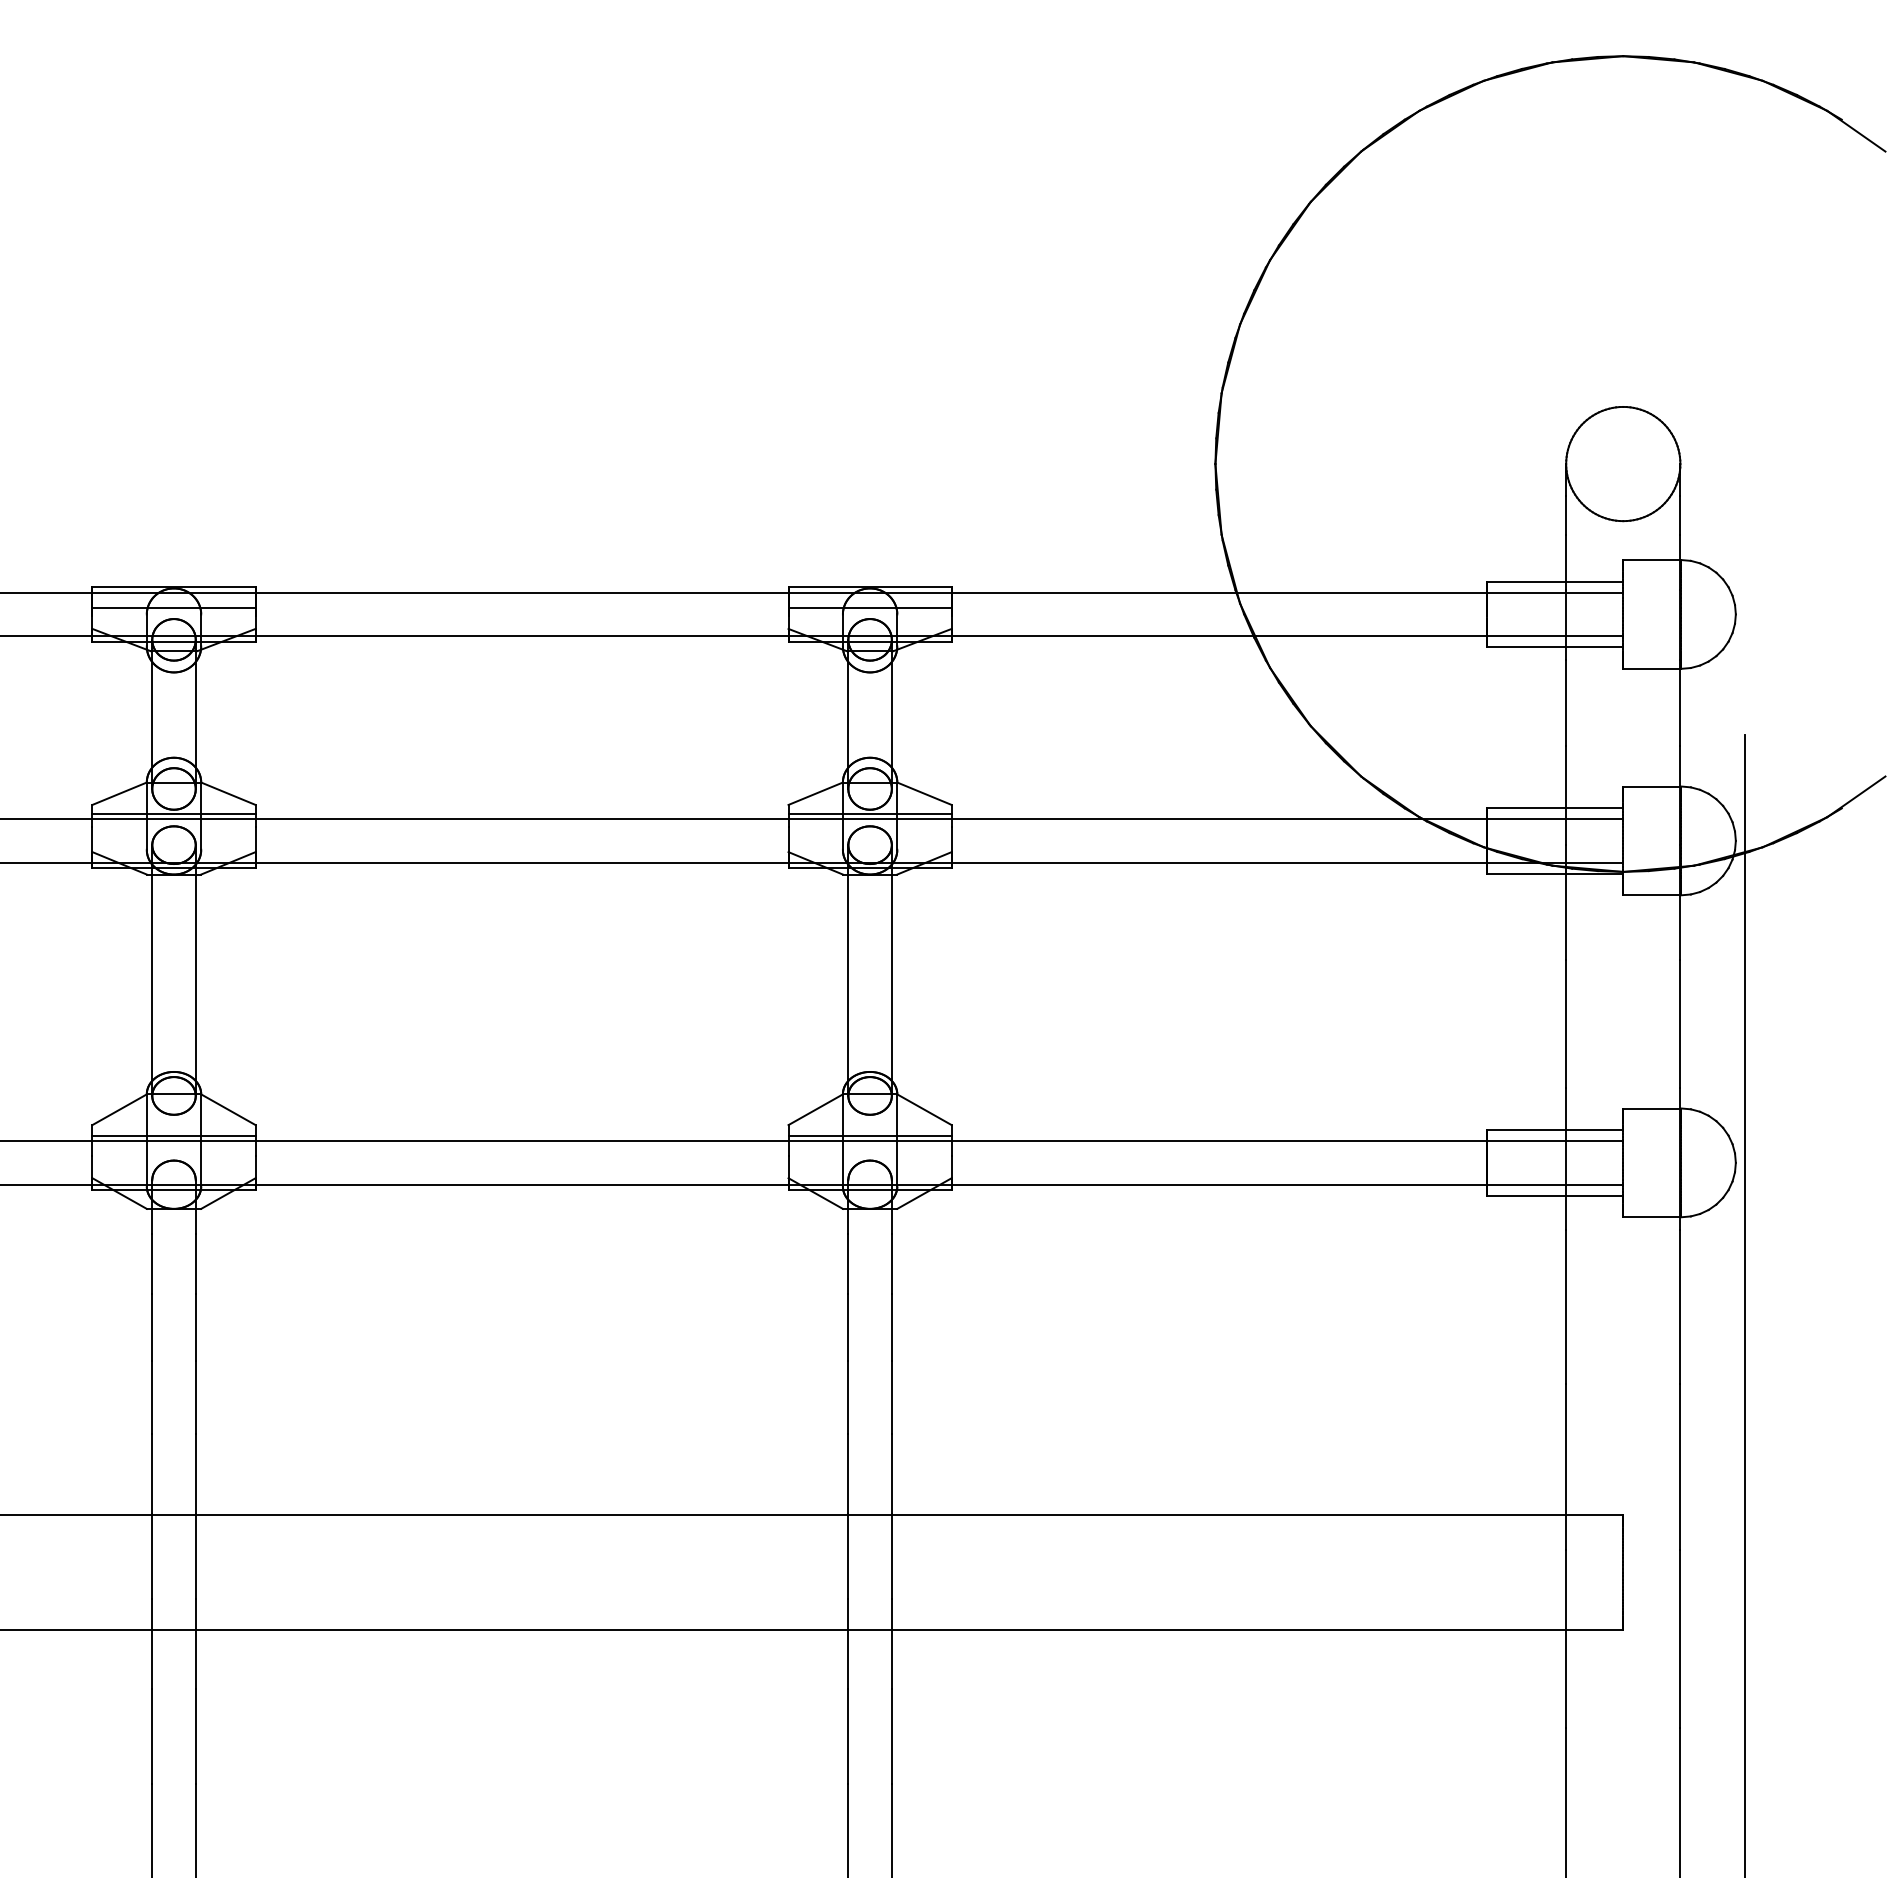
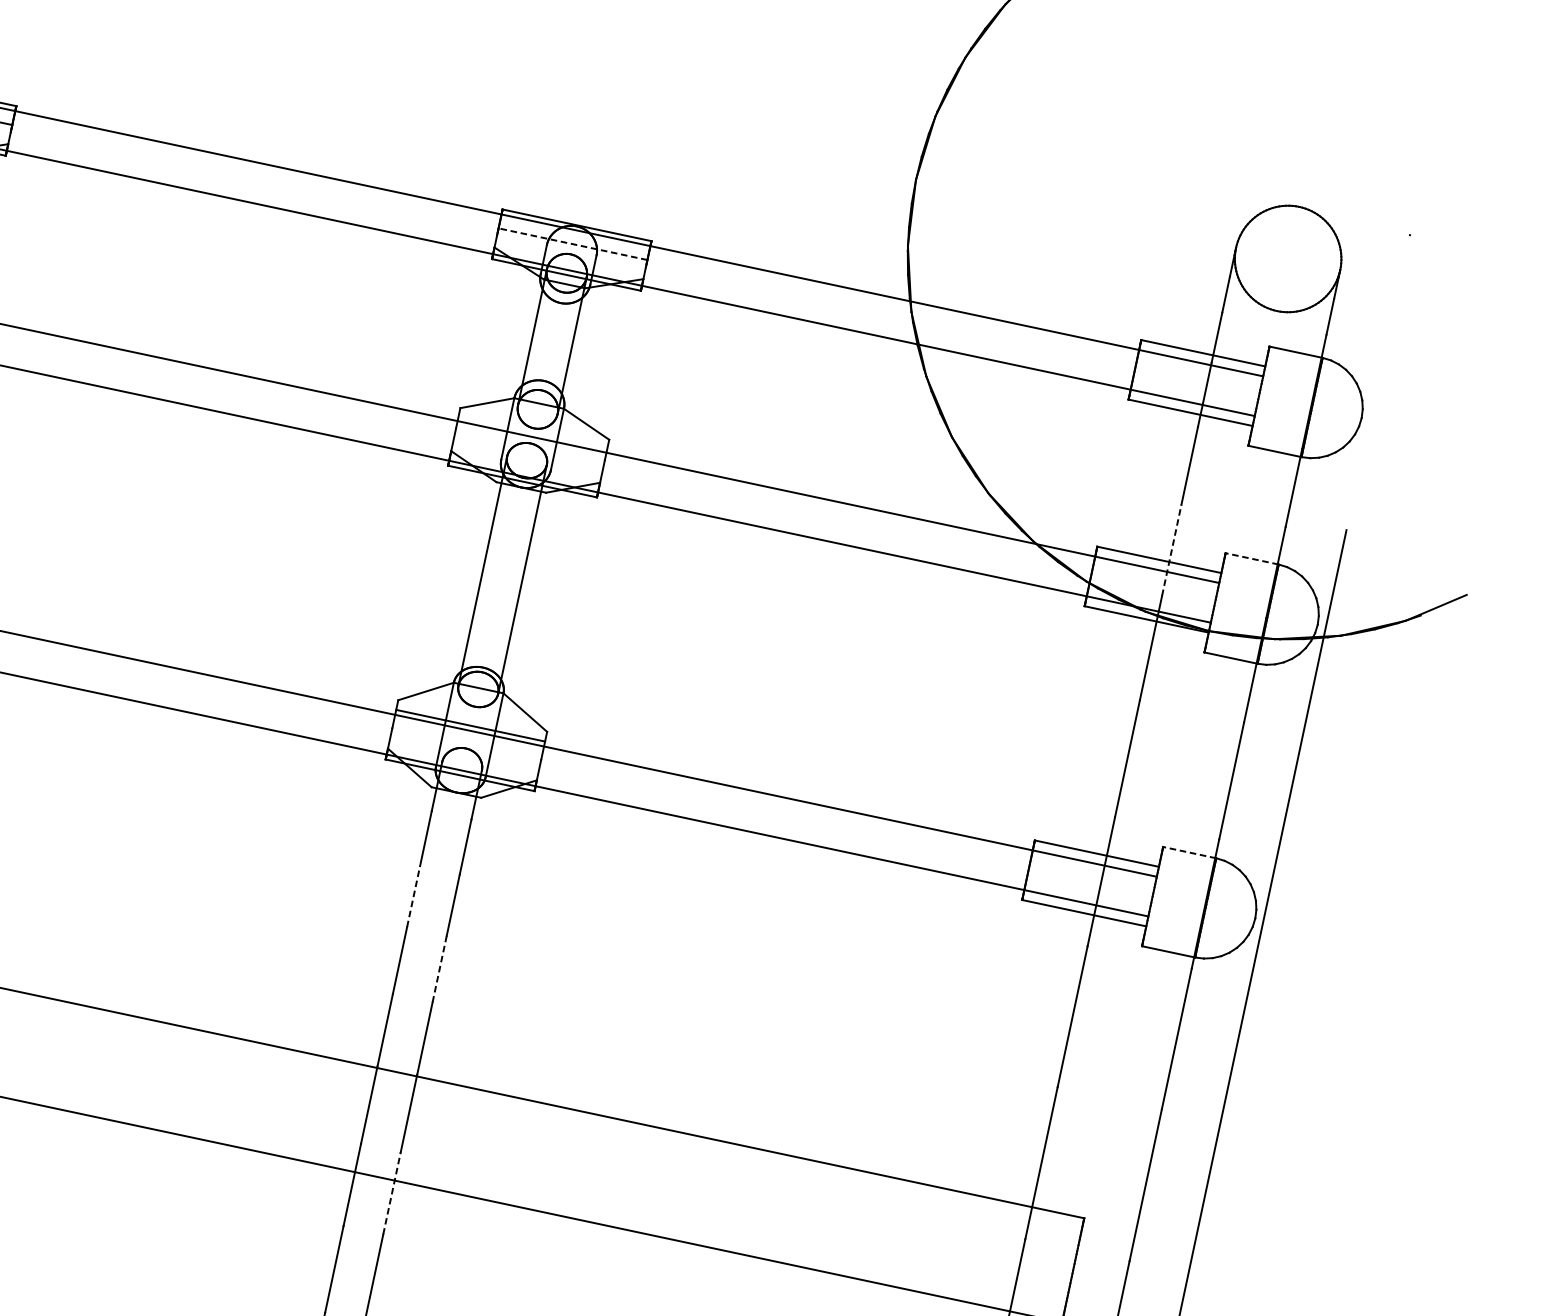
line: (870, 607) -> (573, 243), solid -> dashed
line: (1651, 786) -> (1251, 558), solid -> dashed
line: (1566, 795) -> (1172, 550), solid -> dashed
line: (869, 813) -> (532, 431), removed
line: (1651, 1108) -> (1188, 852), solid -> dashed
line: (848, 1327) -> (413, 896), solid -> dashed
line: (891, 1397) -> (439, 968), solid -> dashed
line: (891, 1643) -> (391, 1193), solid -> dashed

